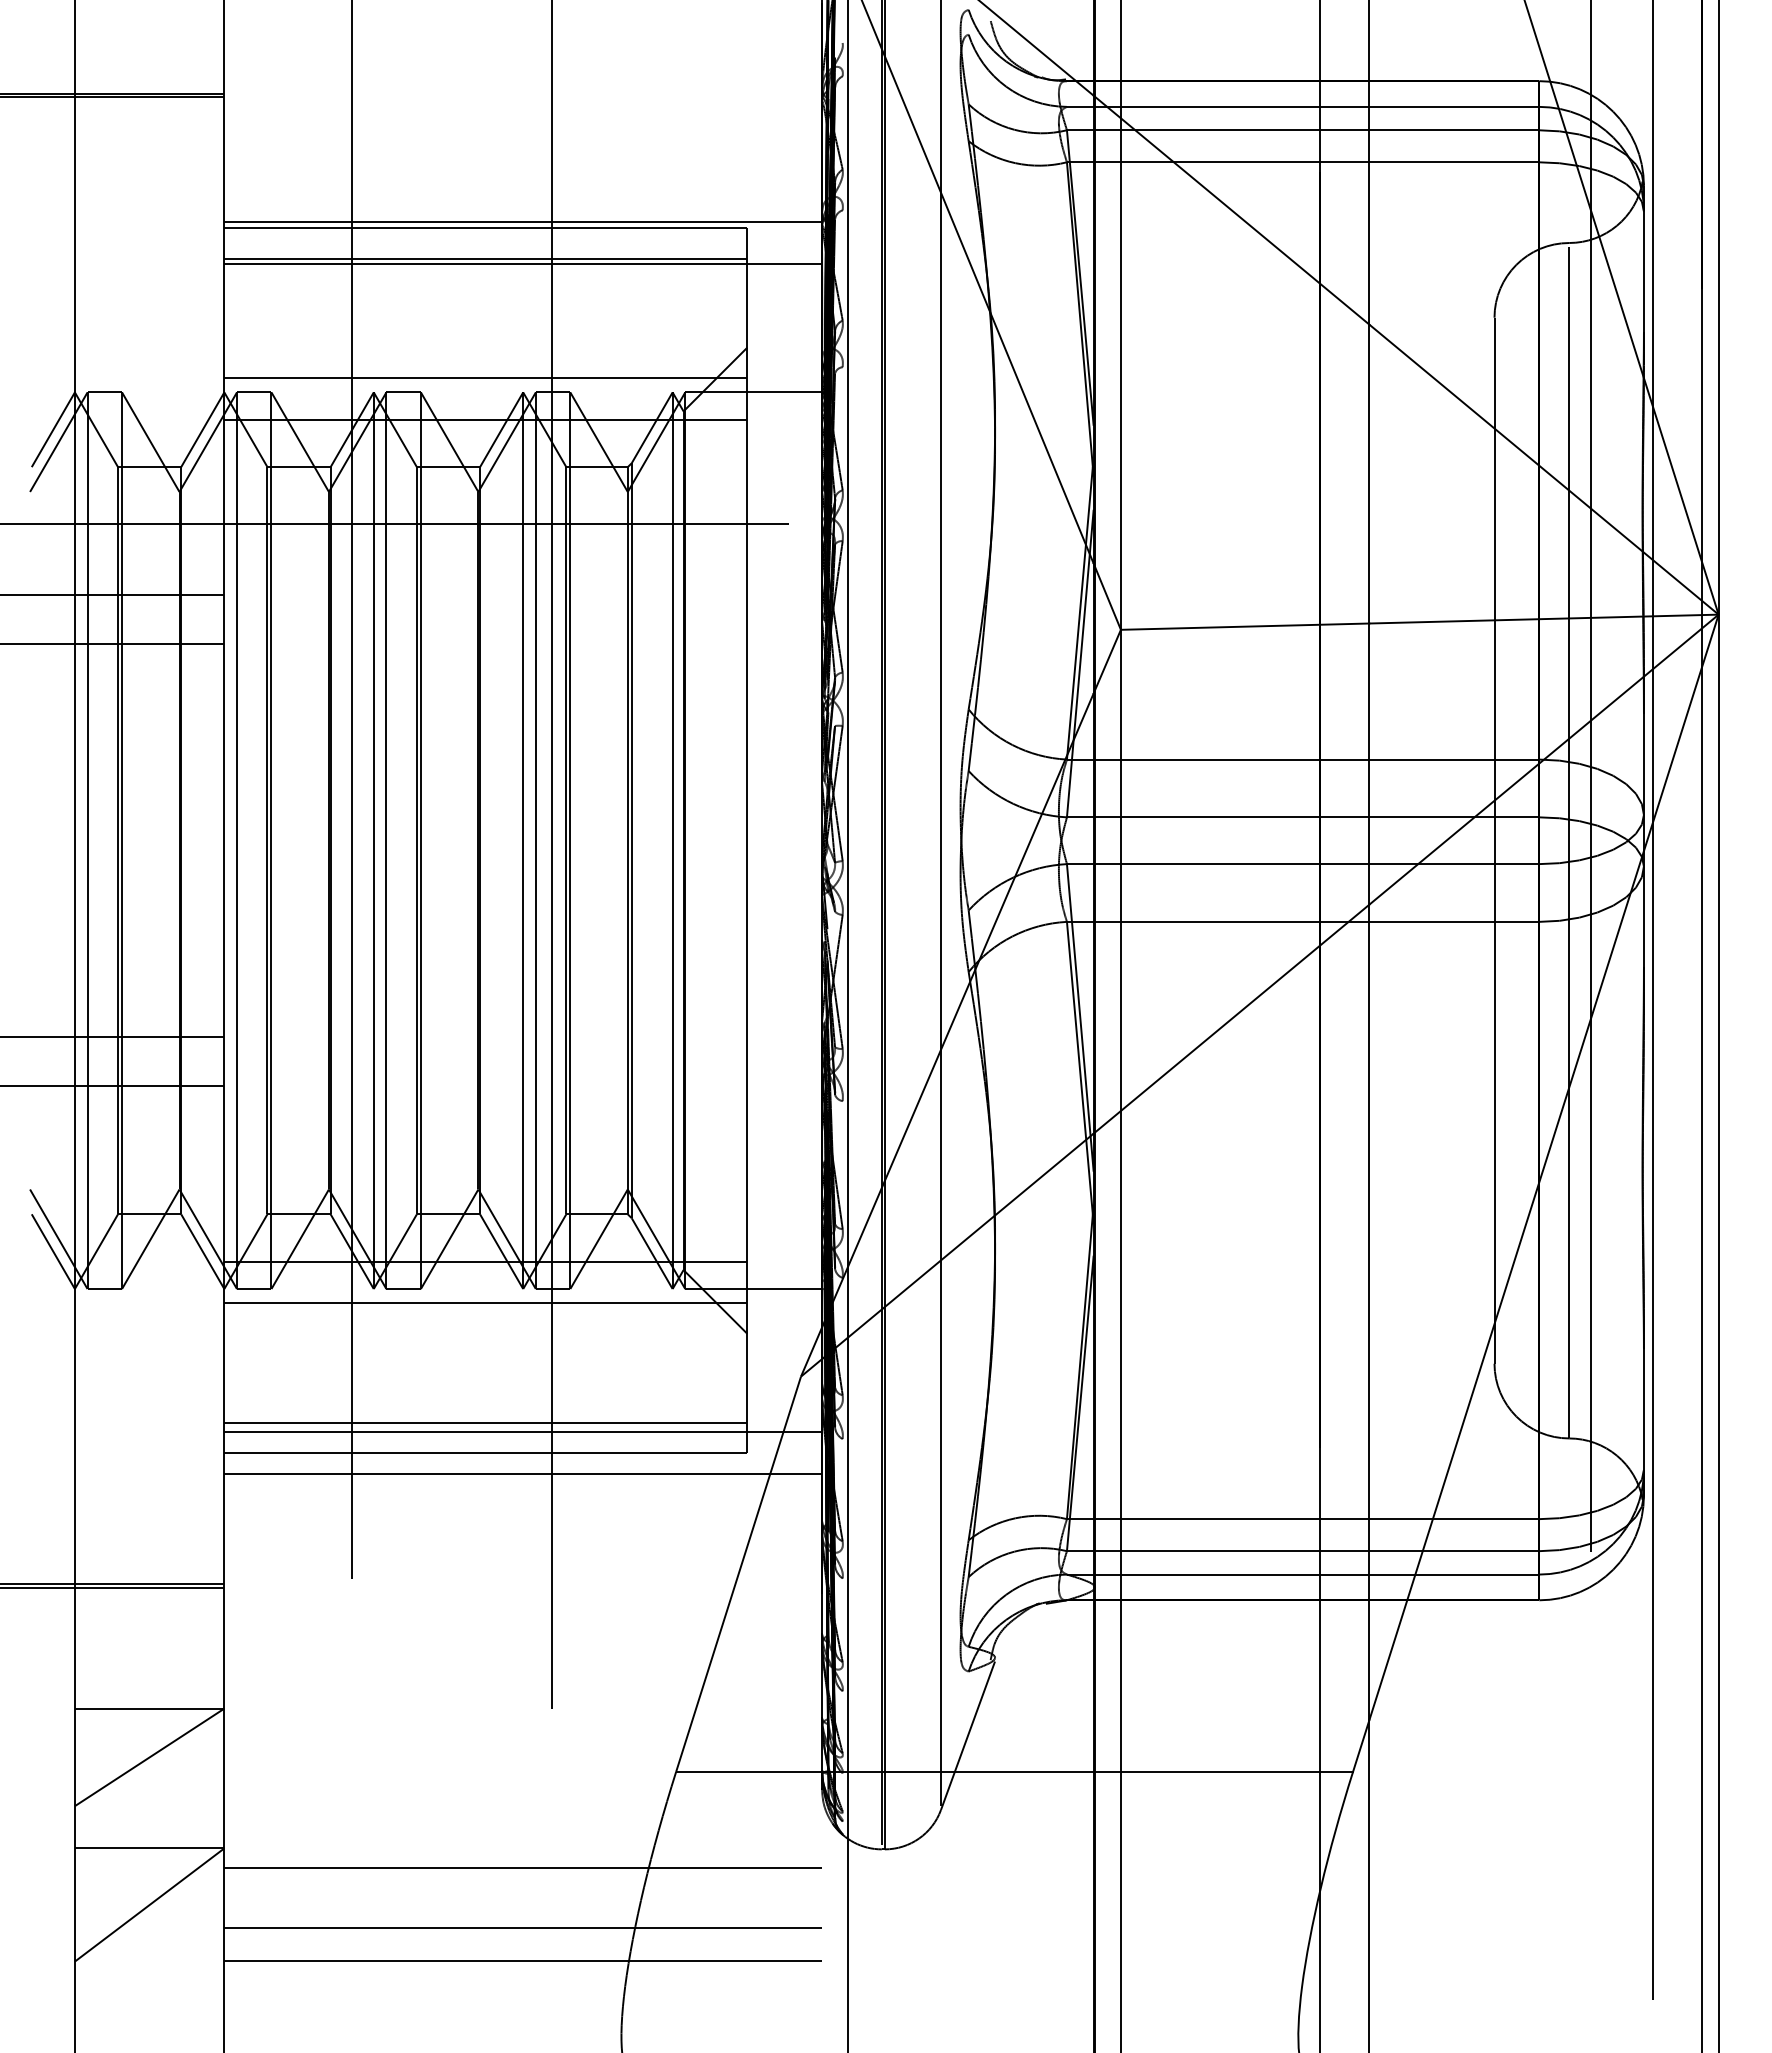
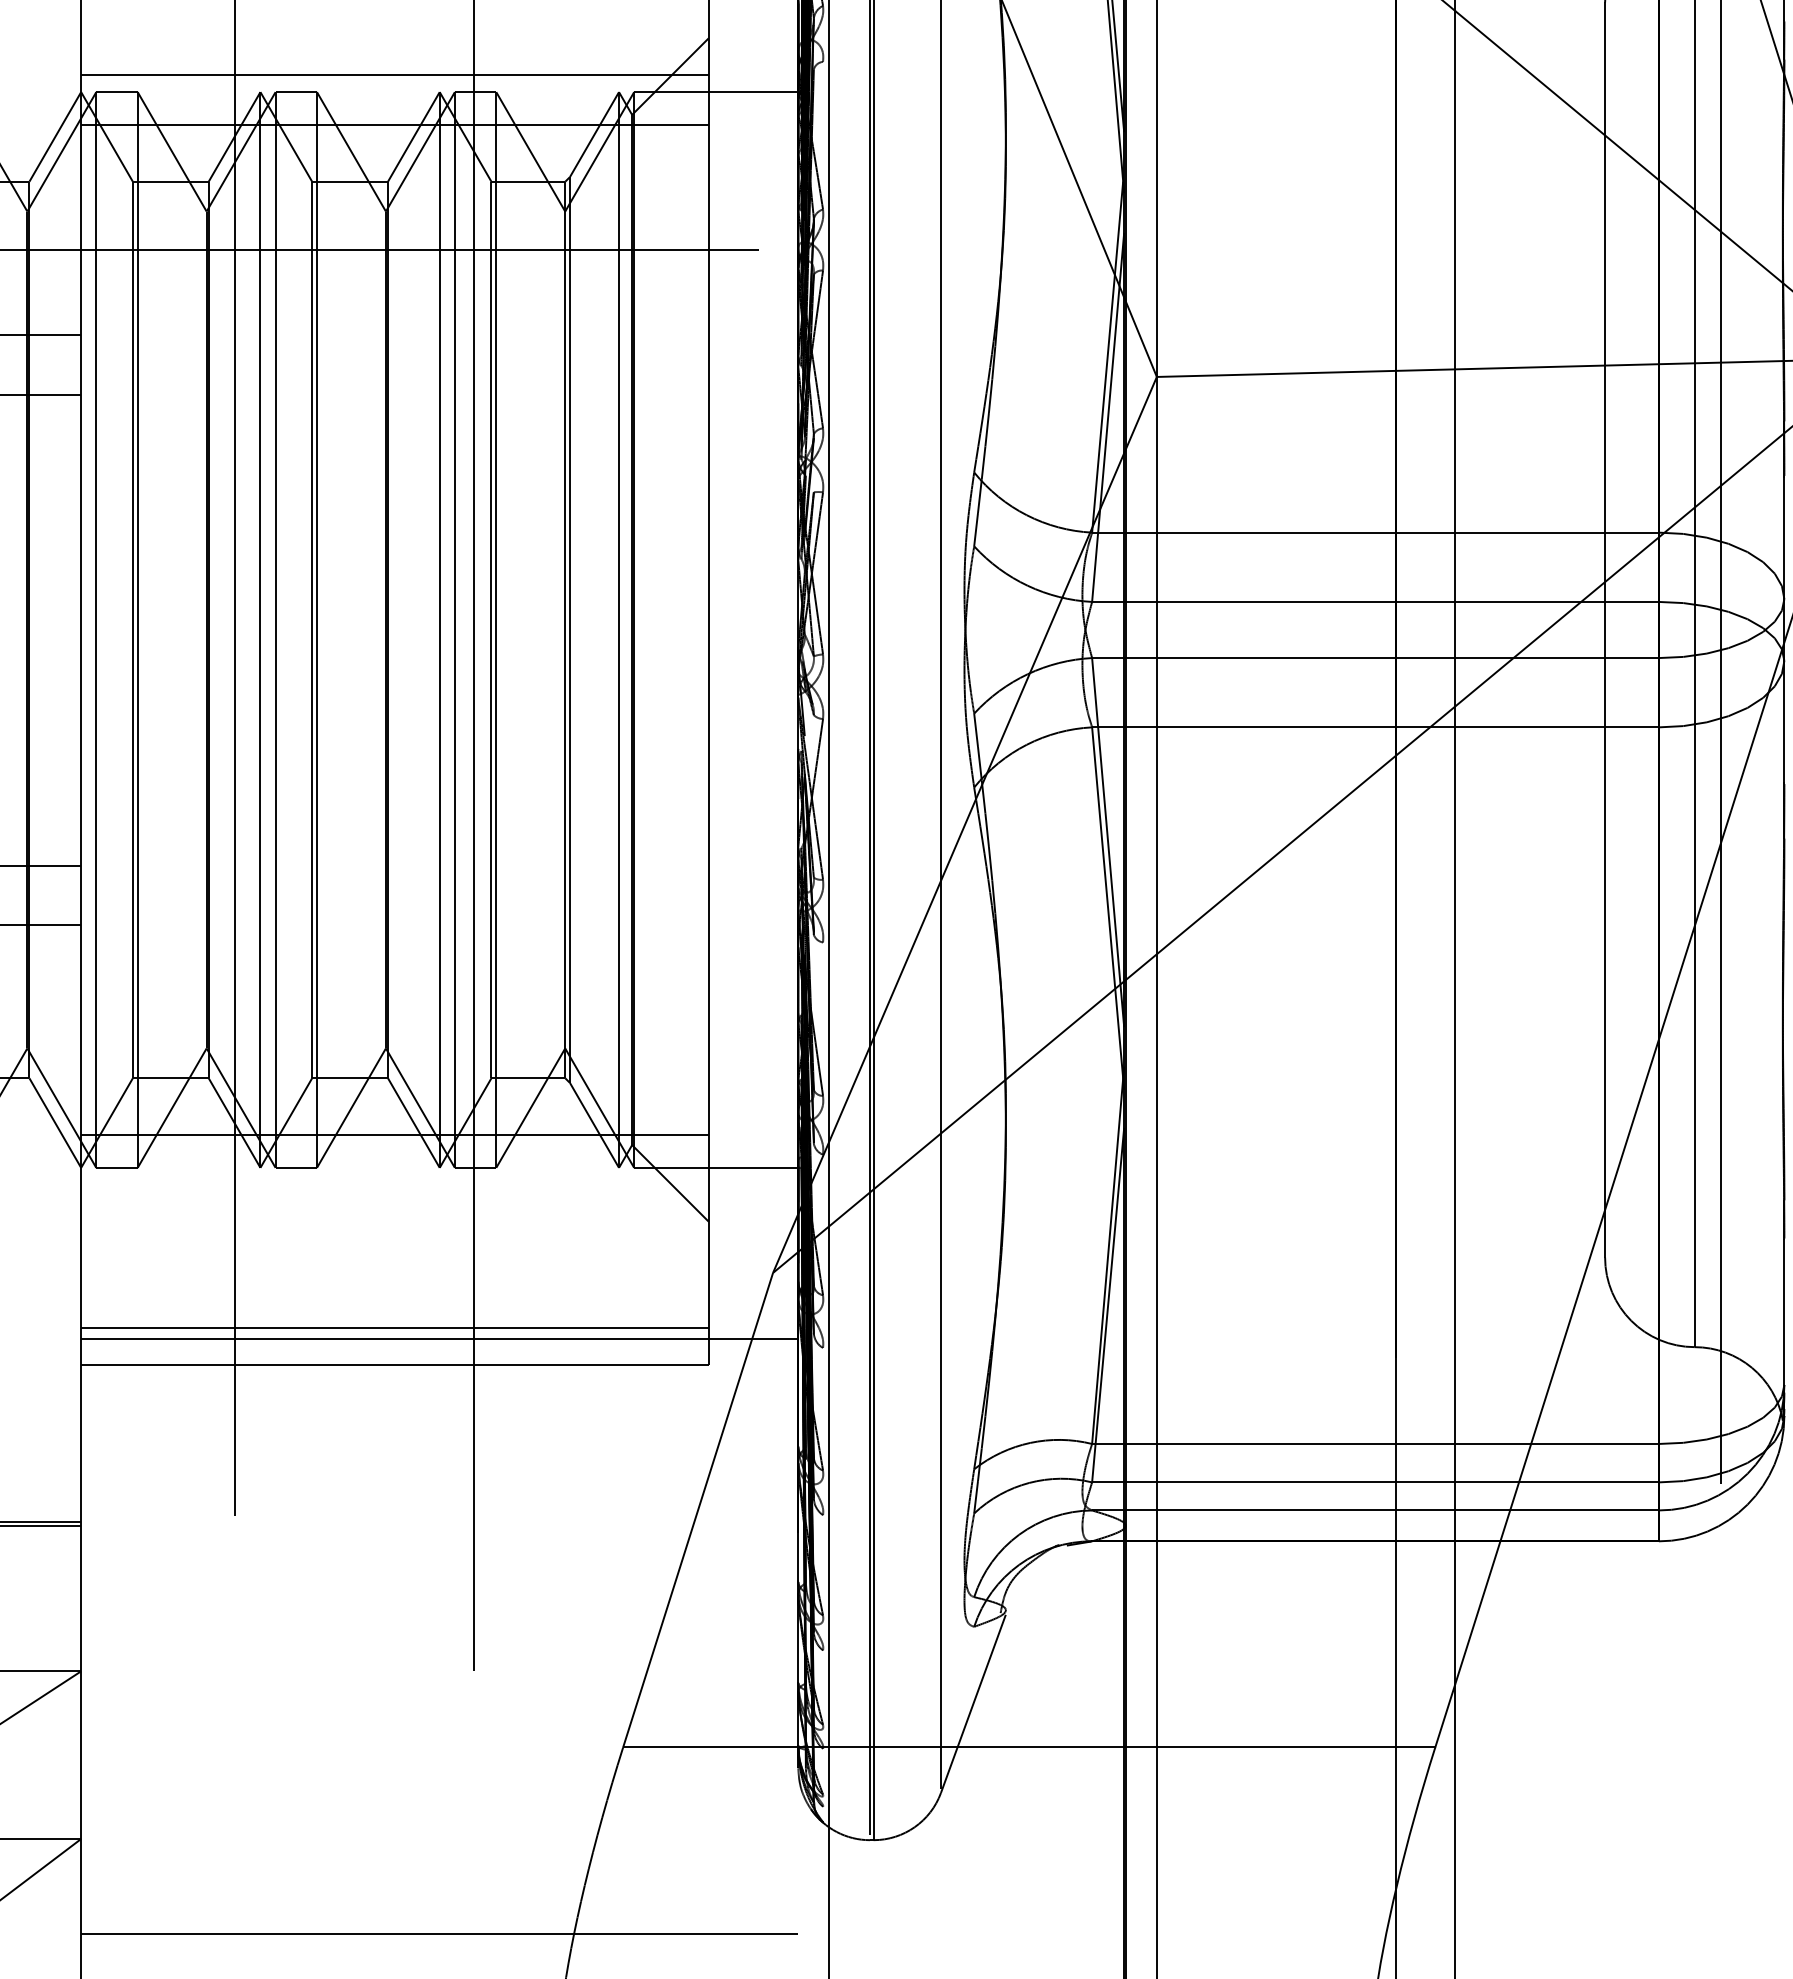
line: (485, 1303) -> (394, 1185), removed
line: (523, 1473) -> (440, 1389), removed
line: (523, 1868) -> (440, 1863), removed
line: (523, 1960) -> (440, 1973), removed

